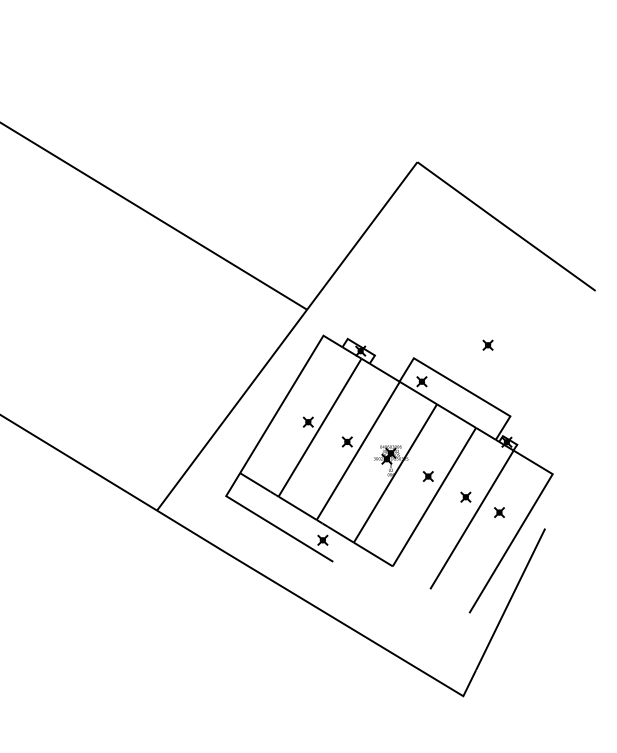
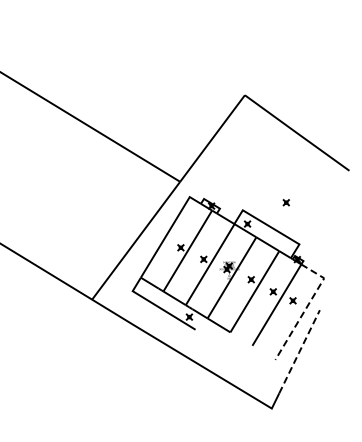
line: (522, 523) -> (306, 307), solid -> dashed
line: (510, 598) -> (299, 351), solid -> dashed

